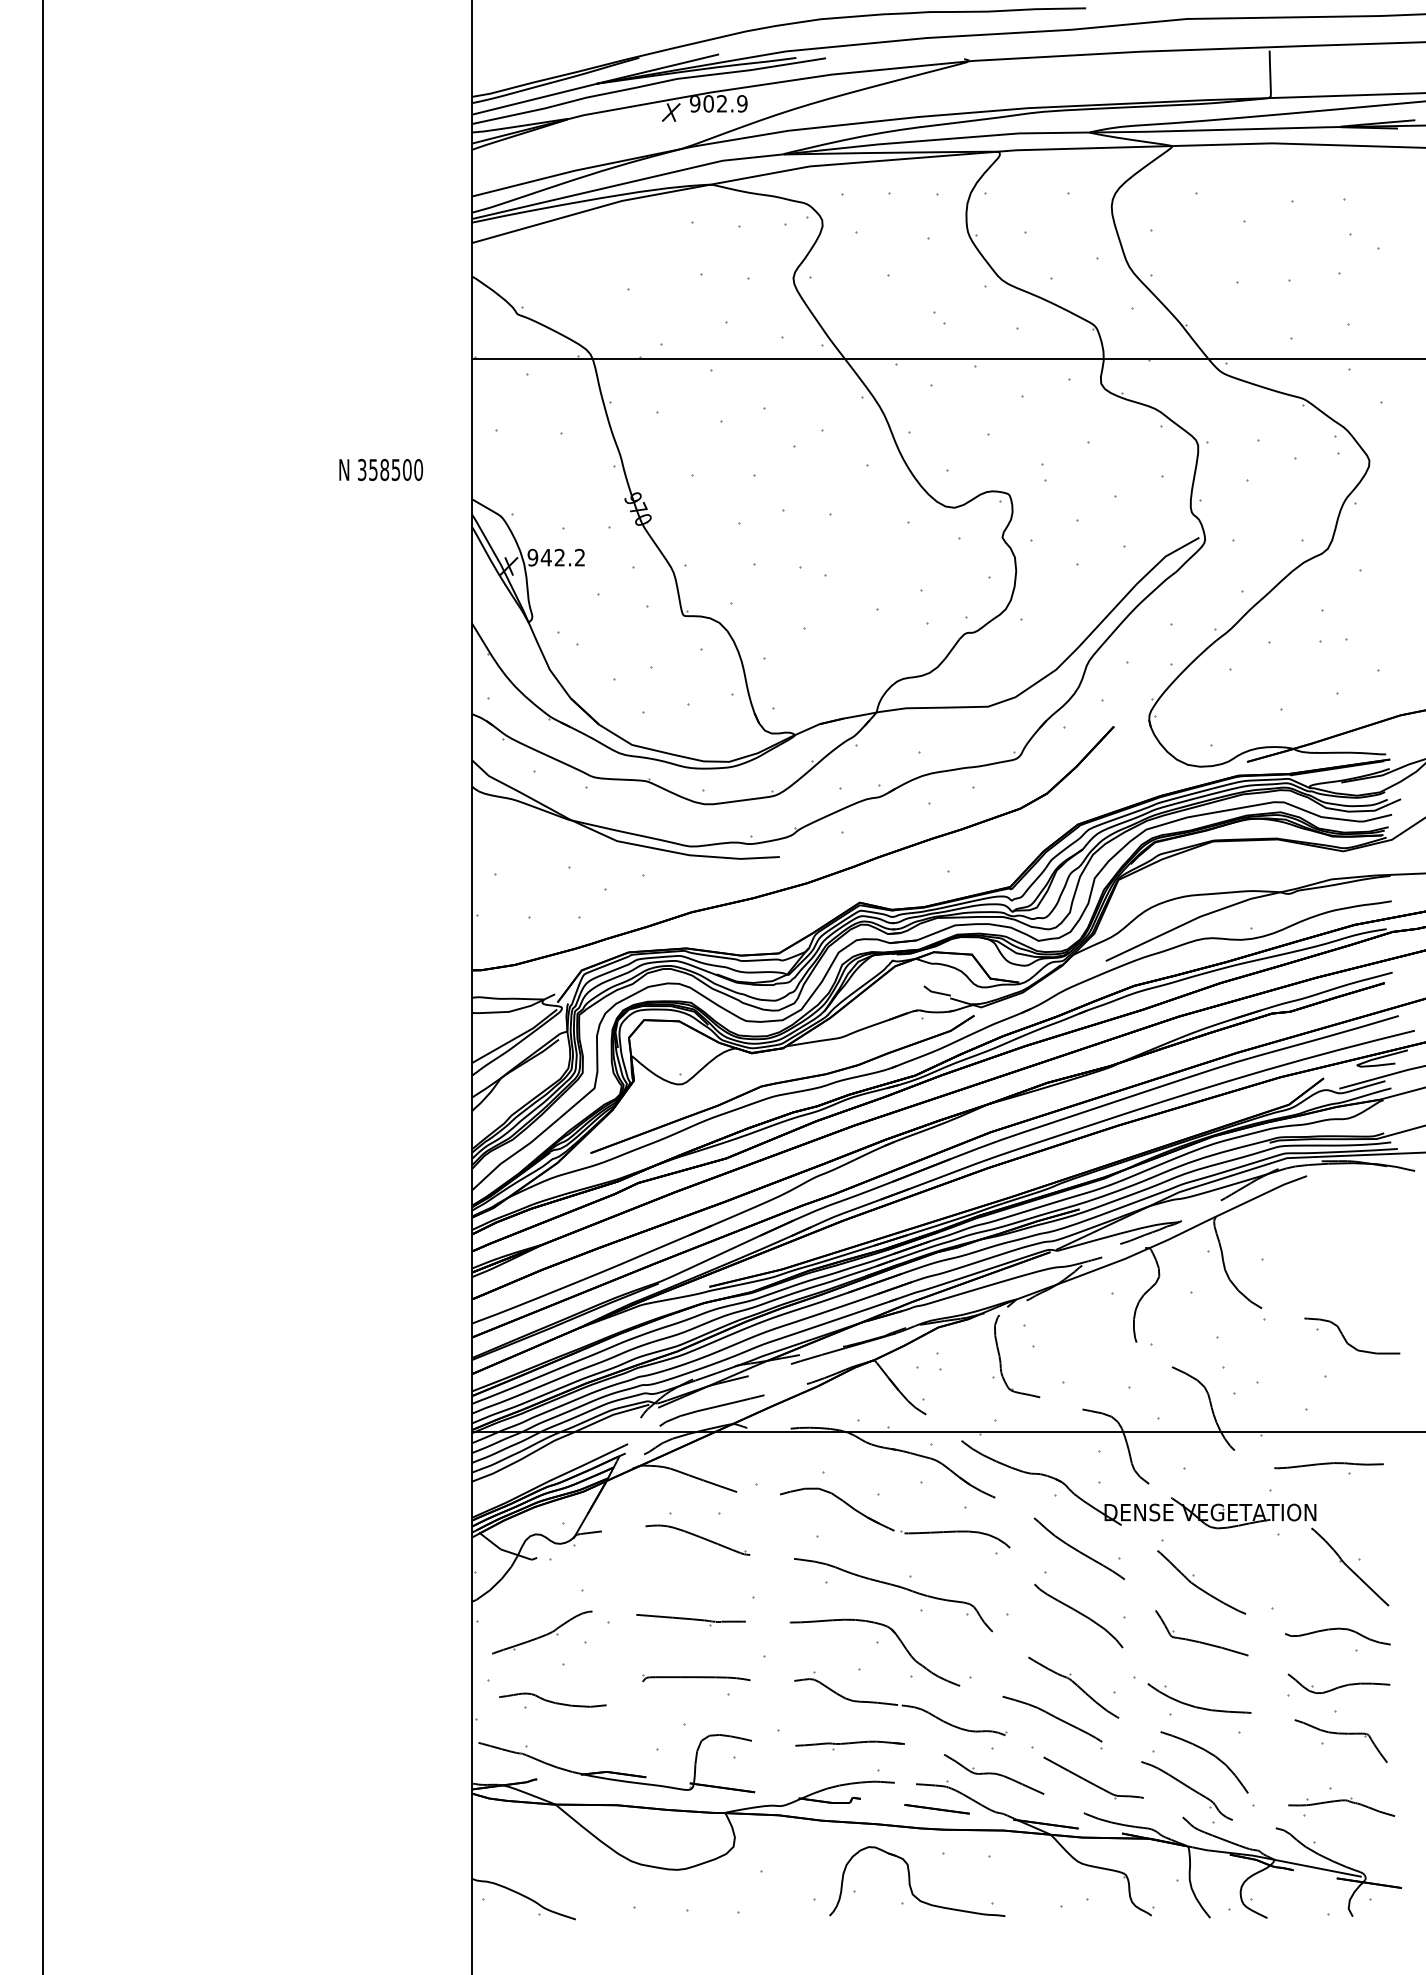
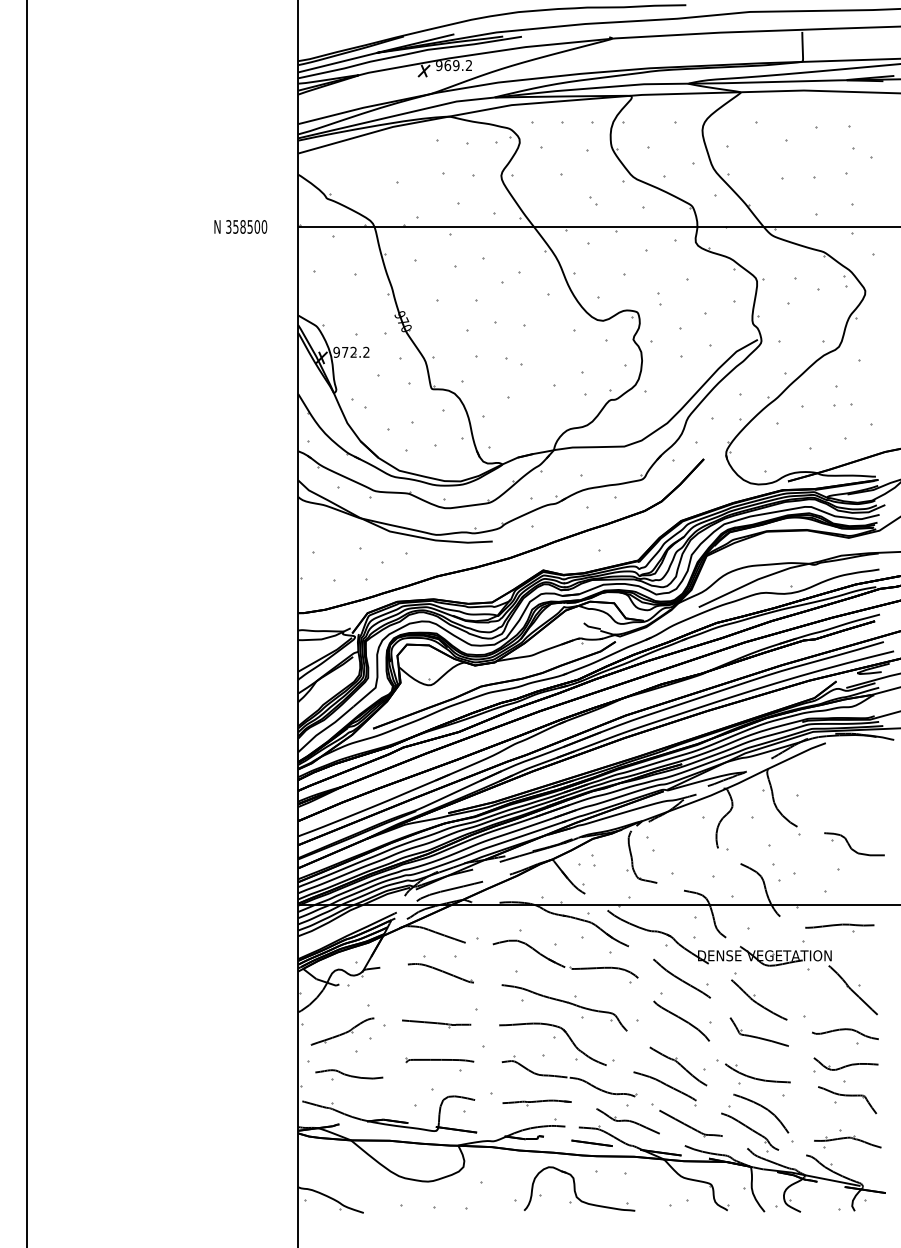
text: (725, 103) -> (458, 65), 902.9 -> 969.2
text: (380, 469) -> (240, 226), moved
text: (545, 557) -> (344, 352), 942.2 -> 972.2

